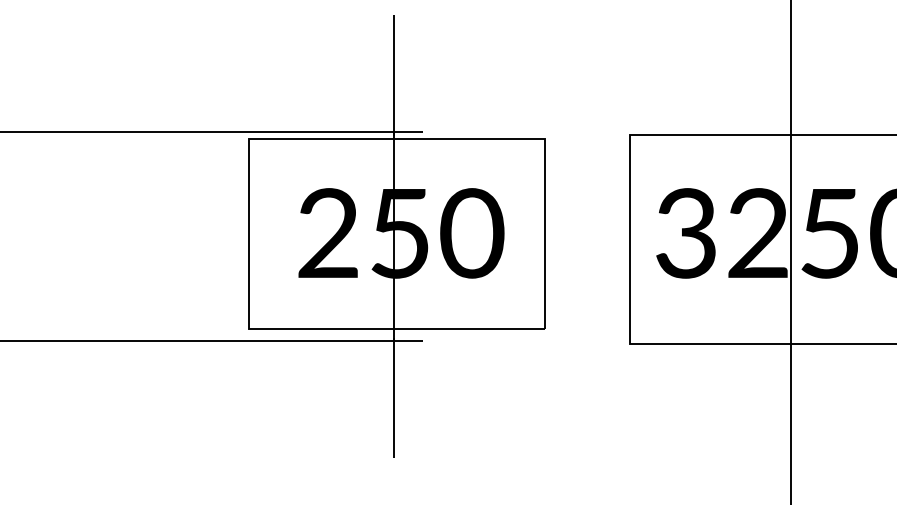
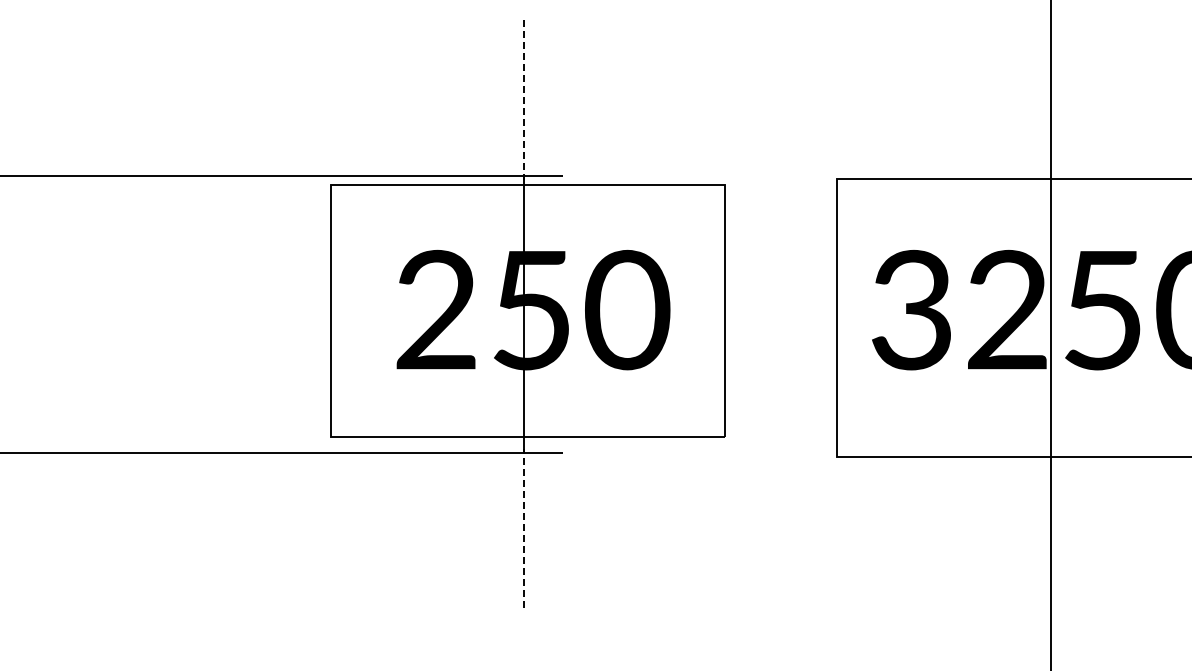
line: (393, 75) -> (523, 100), solid -> dashed
line: (393, 397) -> (523, 528), solid -> dashed

